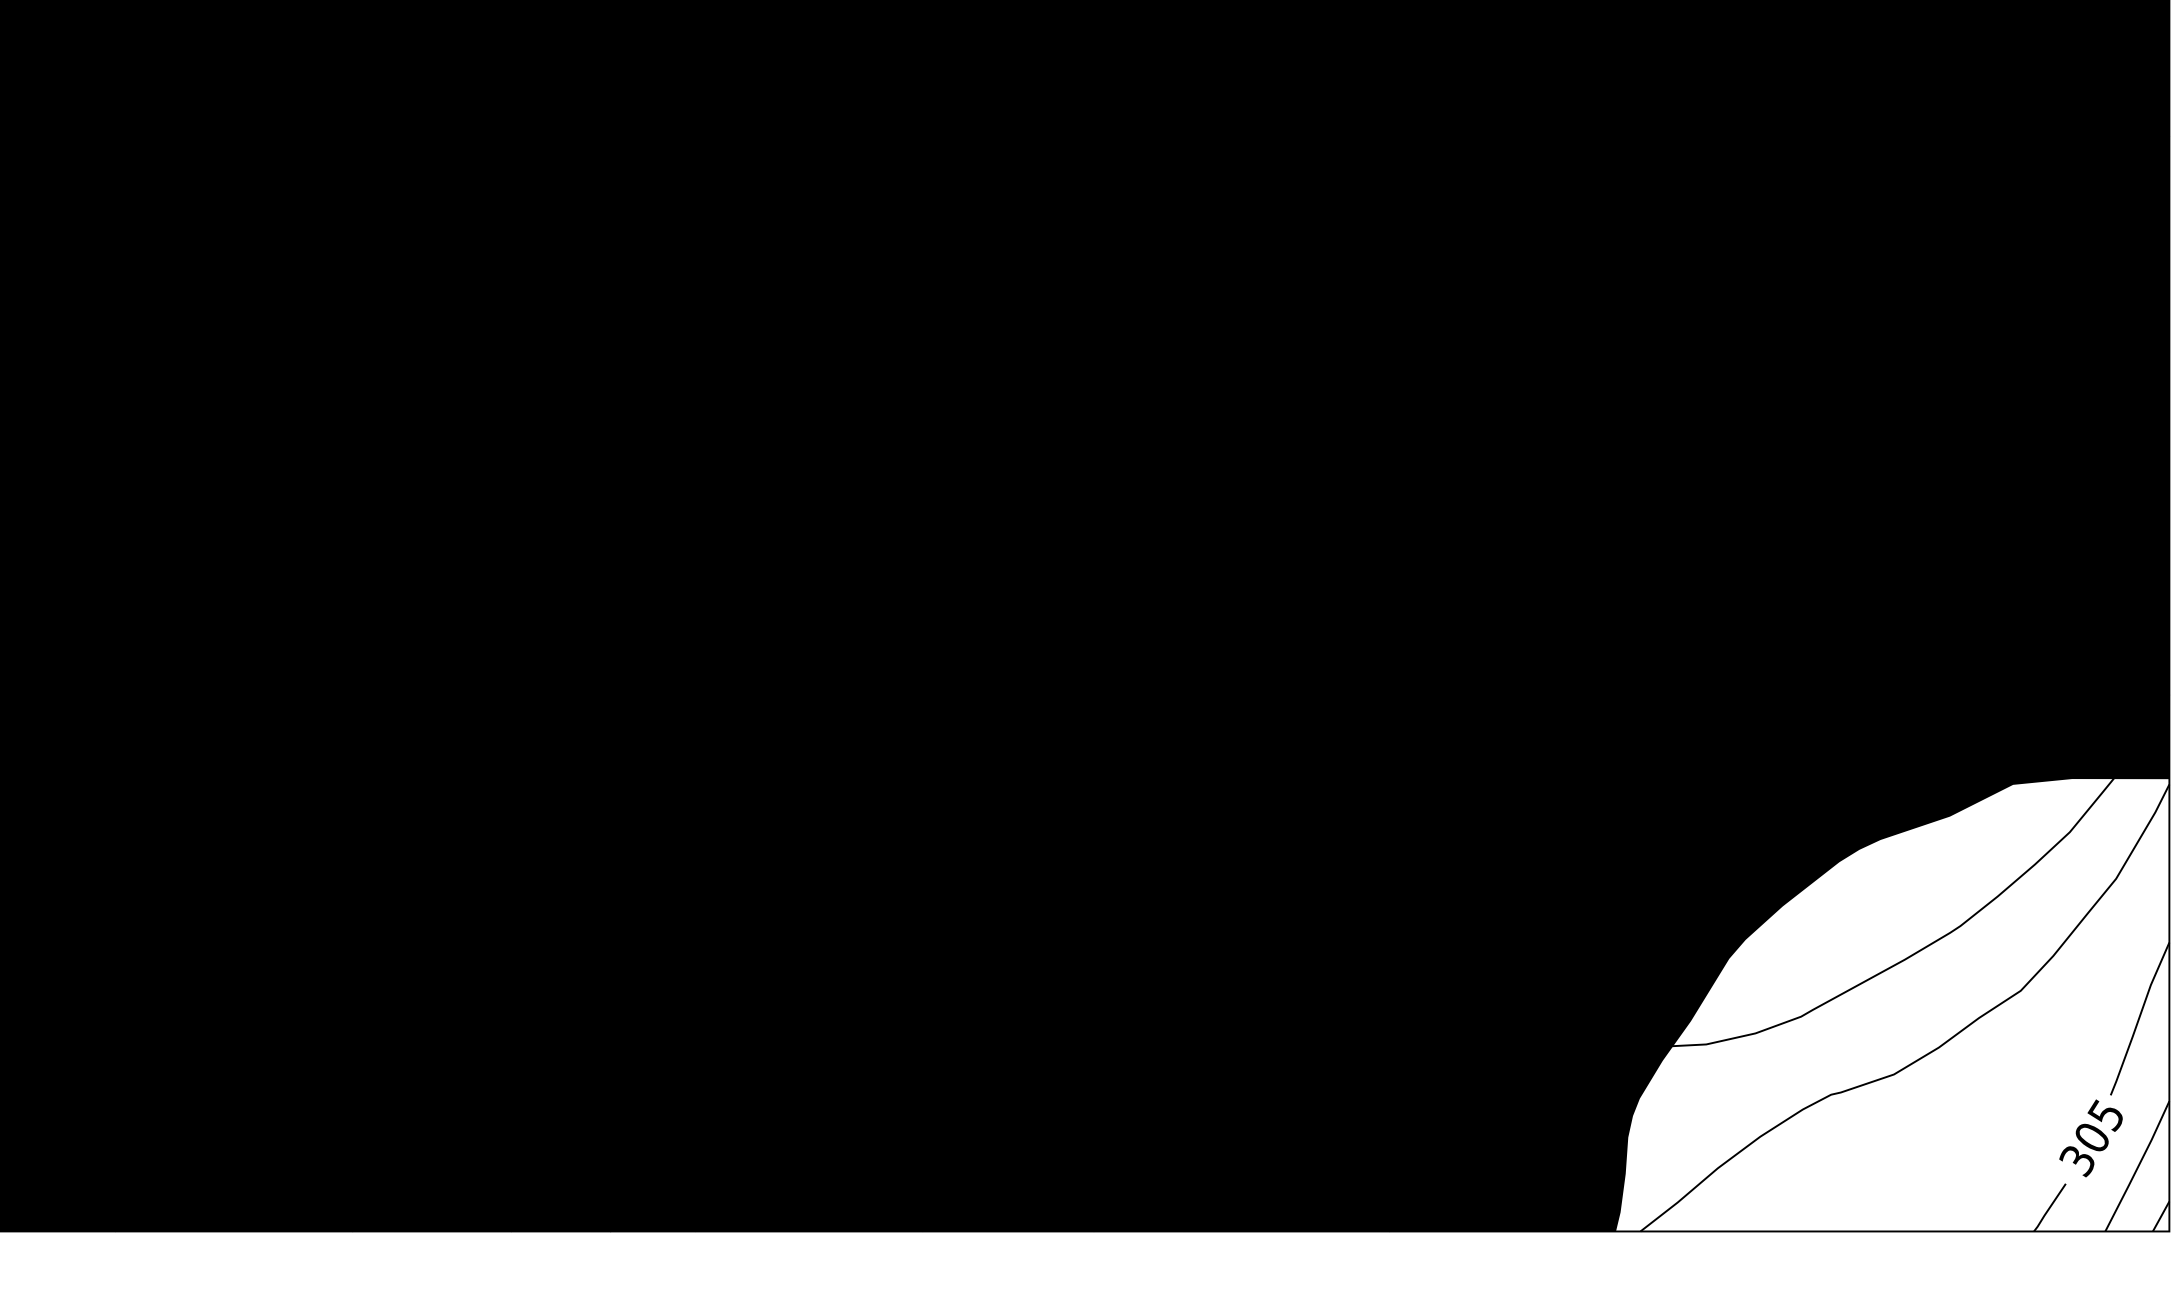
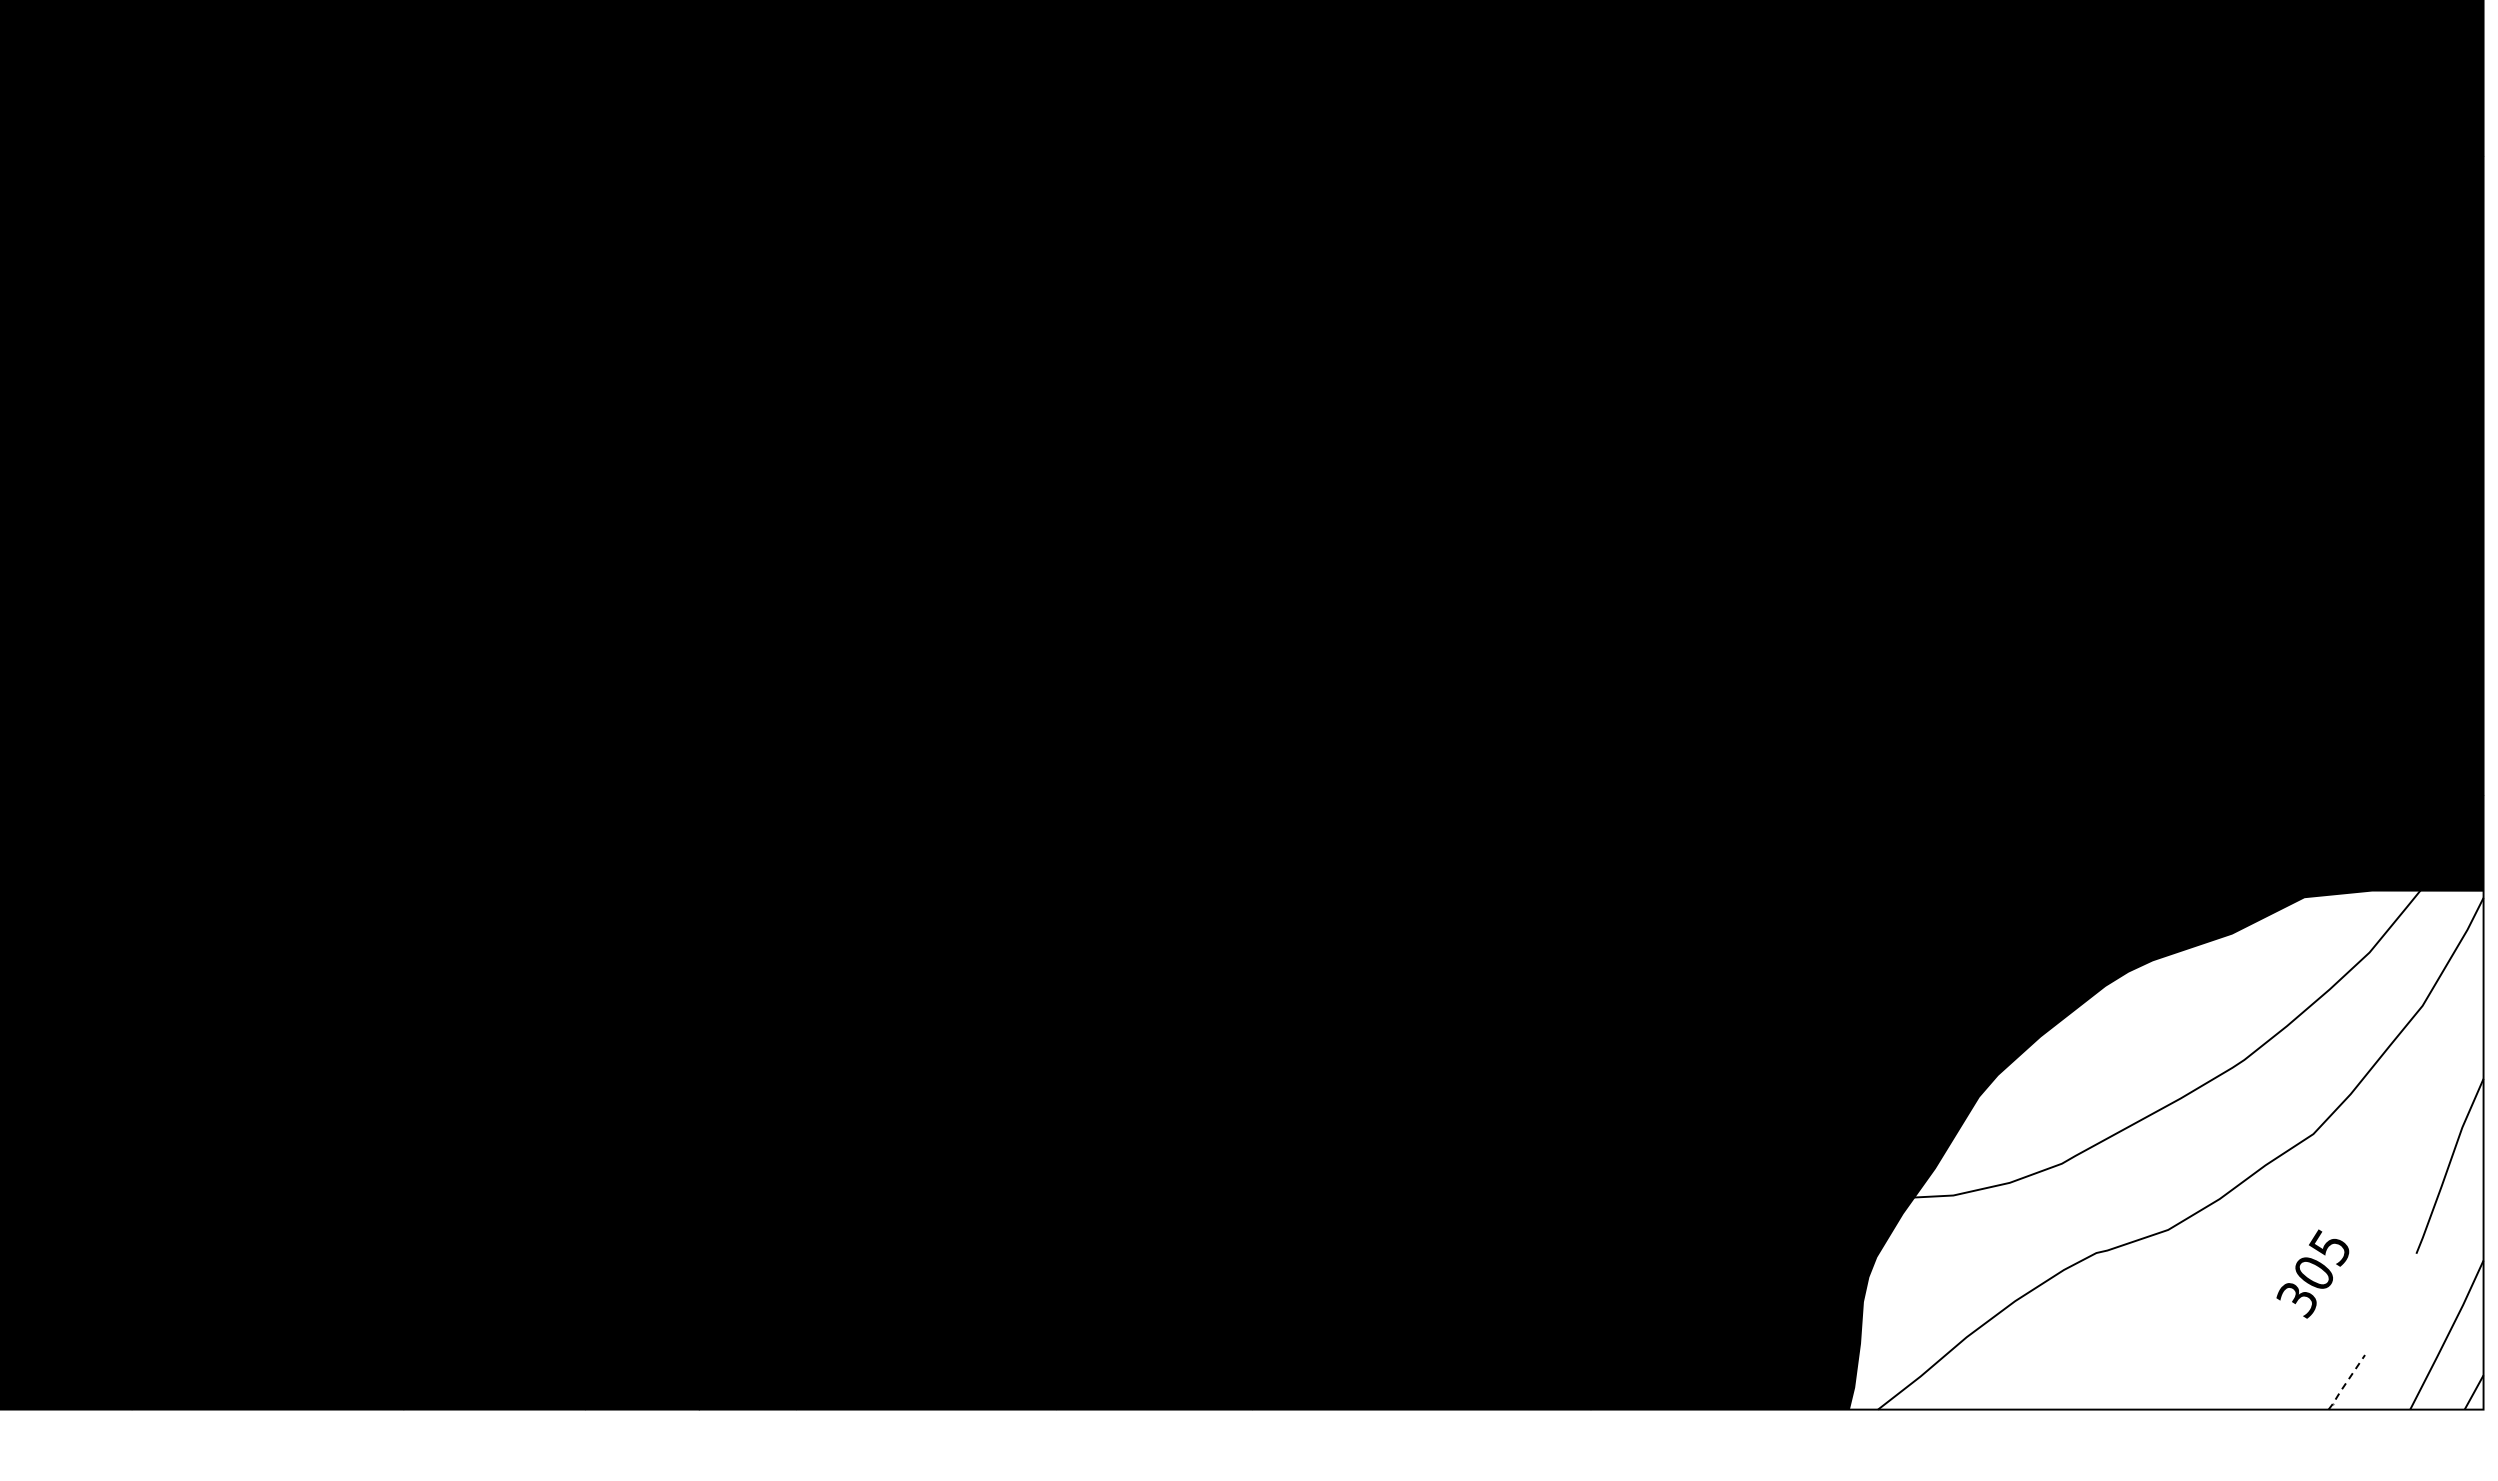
text: (2090, 1137) -> (2312, 1273), moved
line: (2049, 1208) -> (2346, 1383), solid -> dashed

